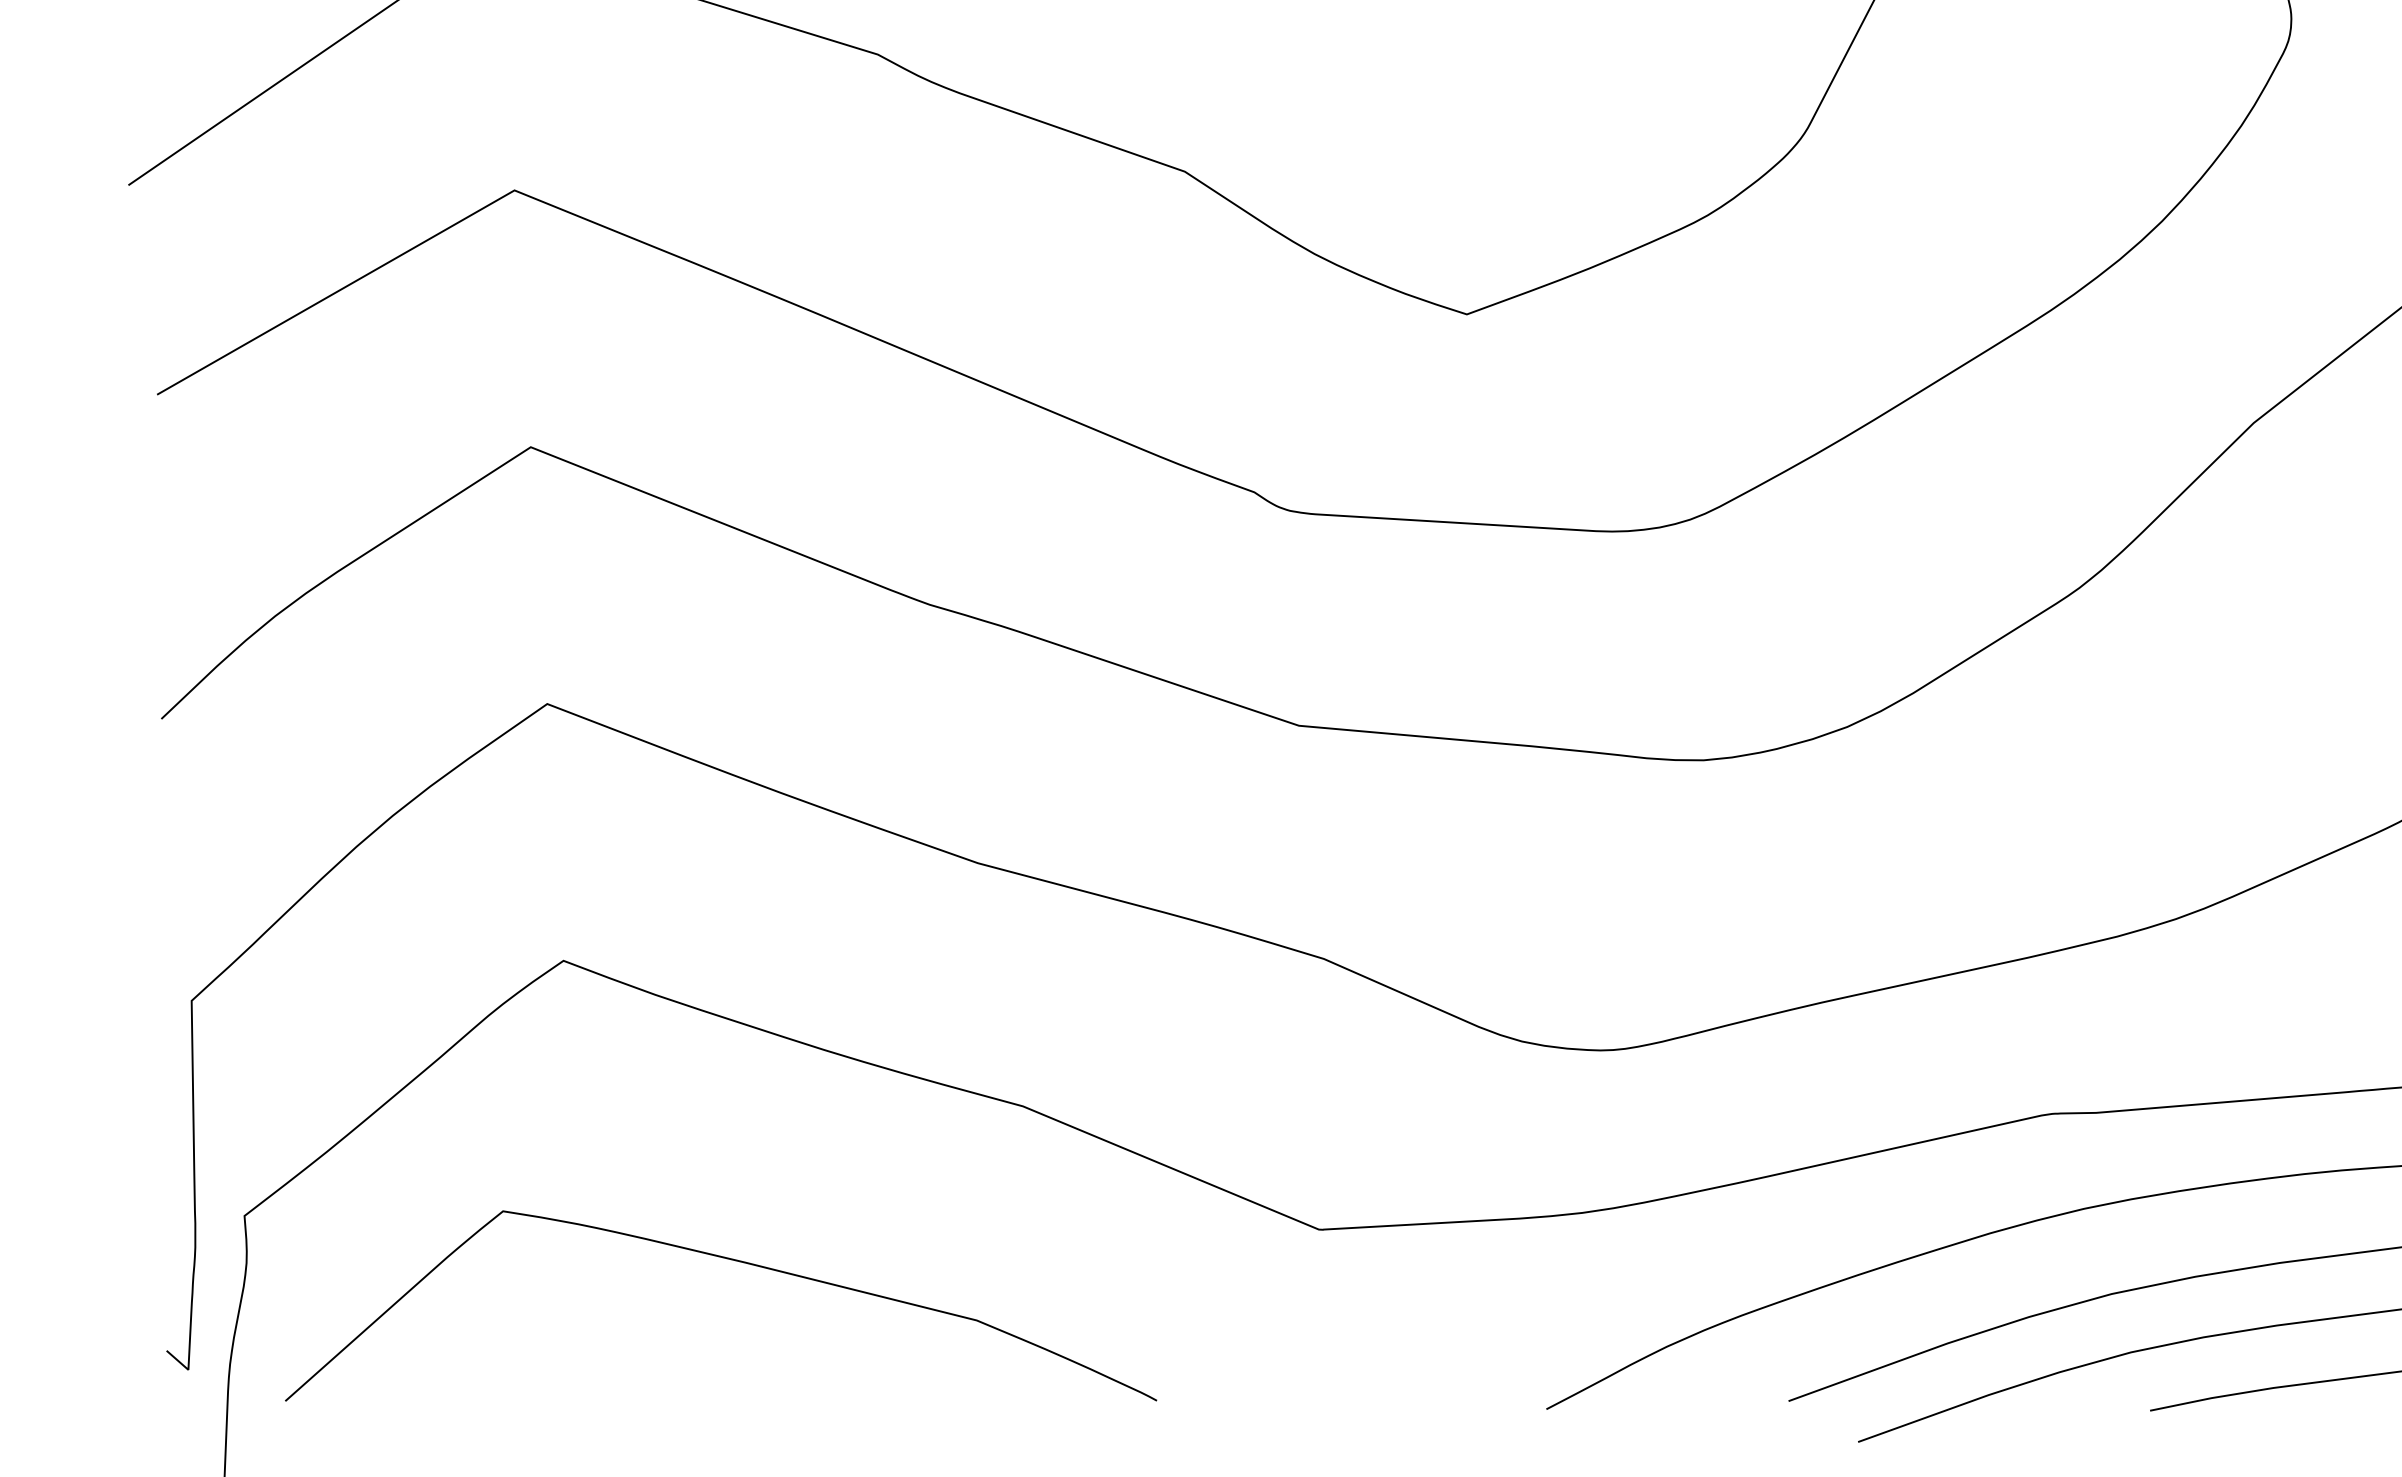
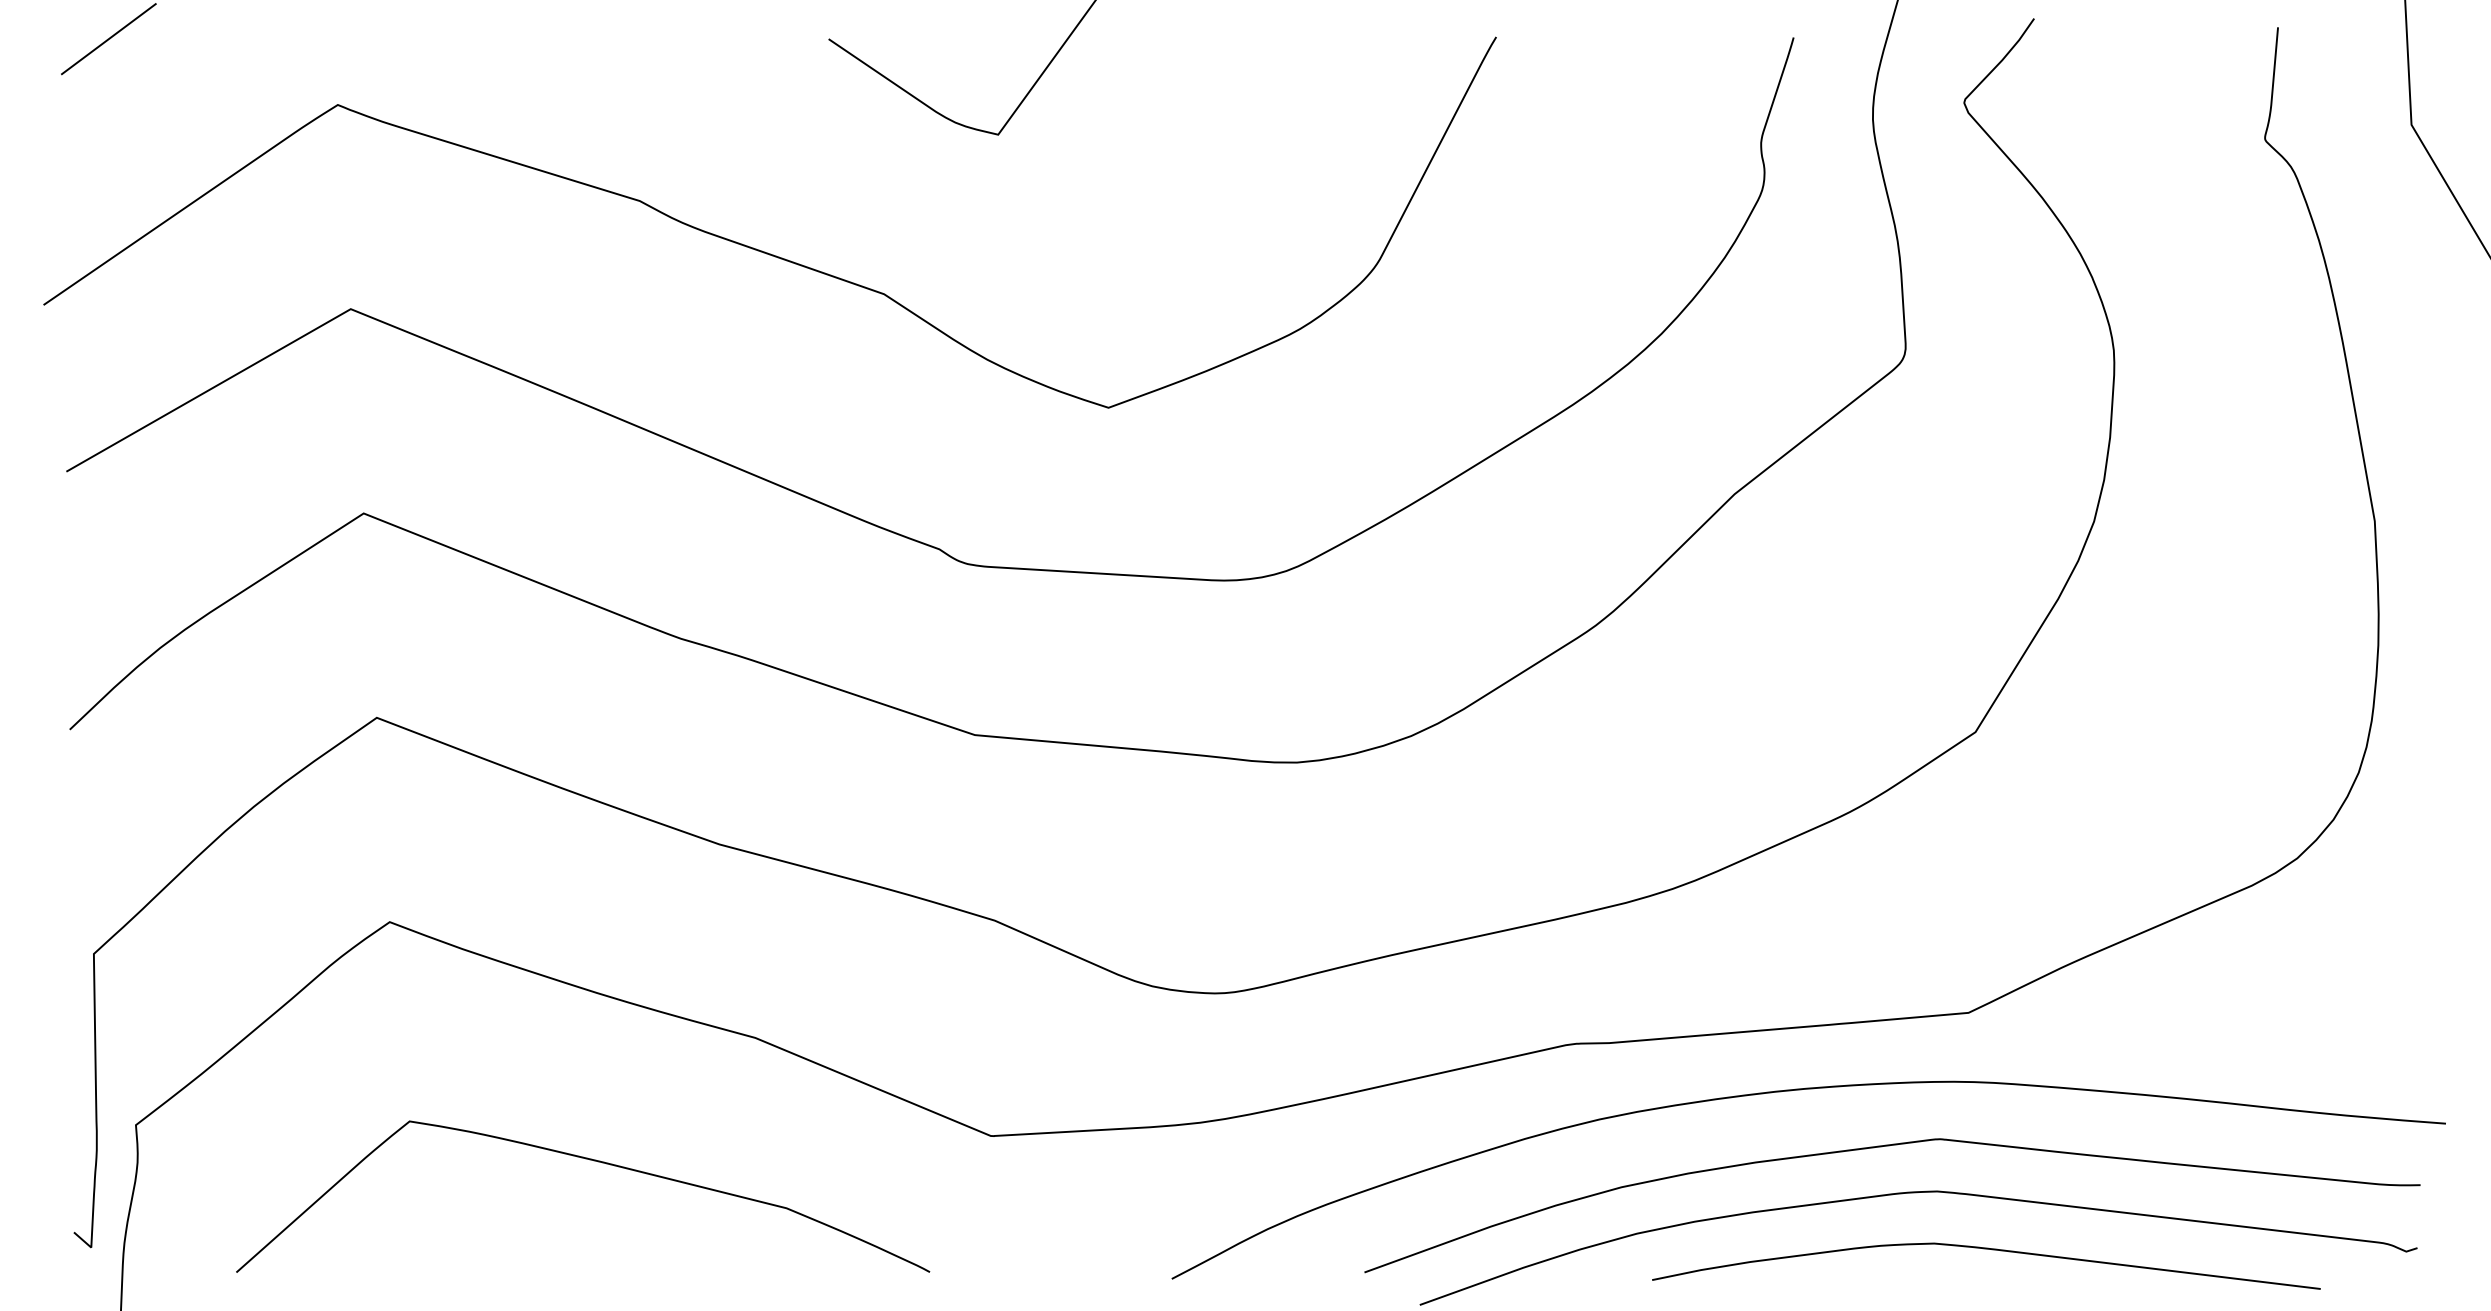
curve: (729, 1260) -> (589, 1160), moved

